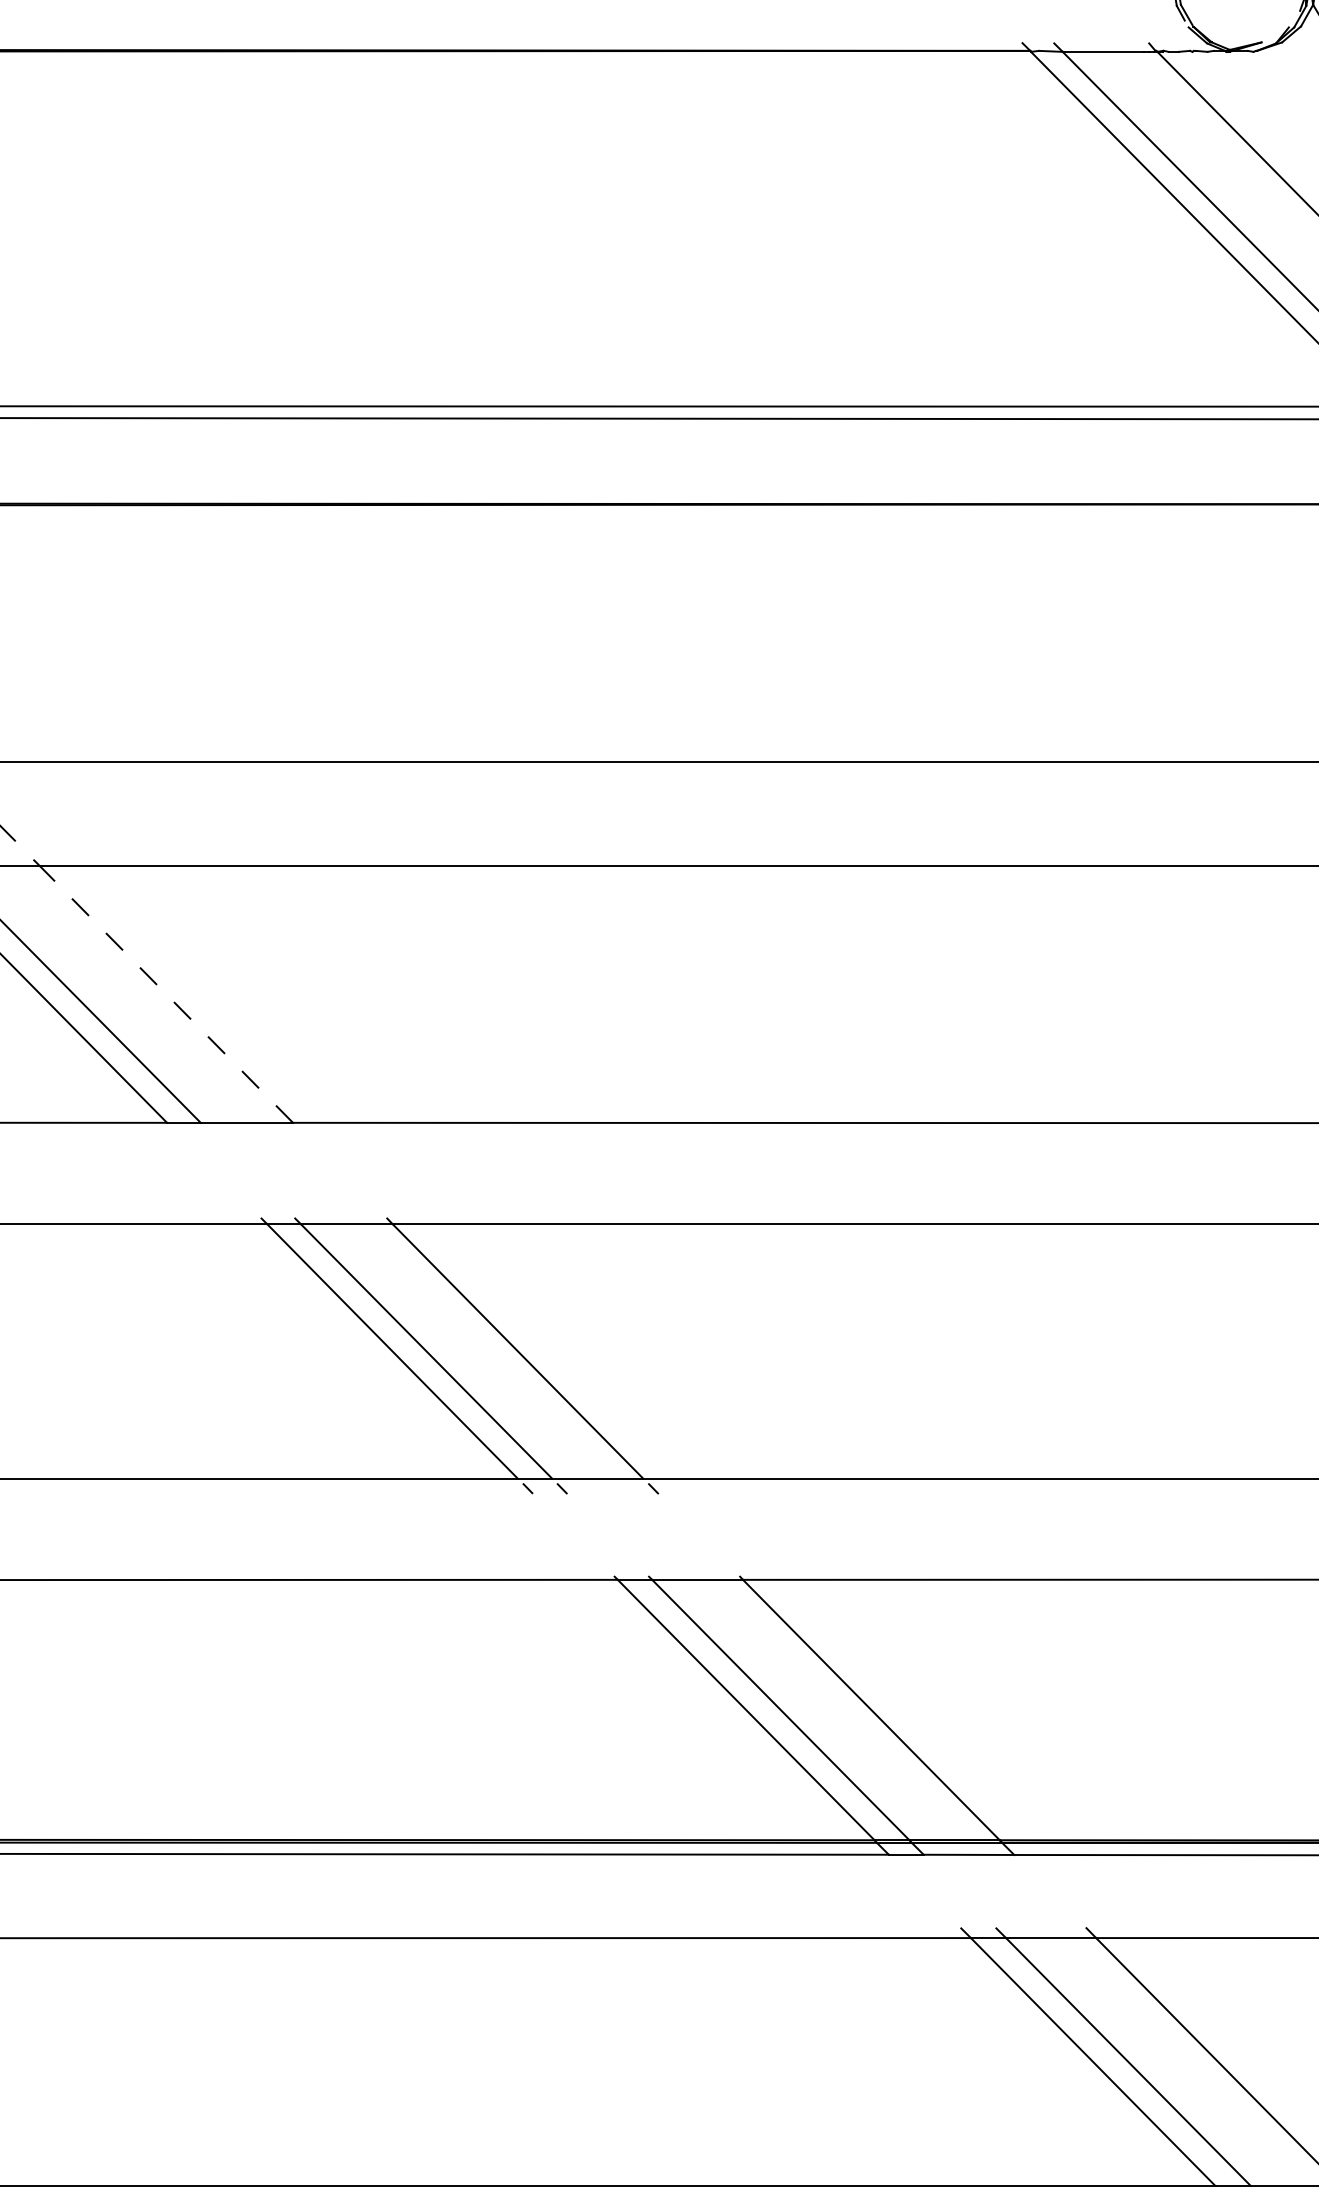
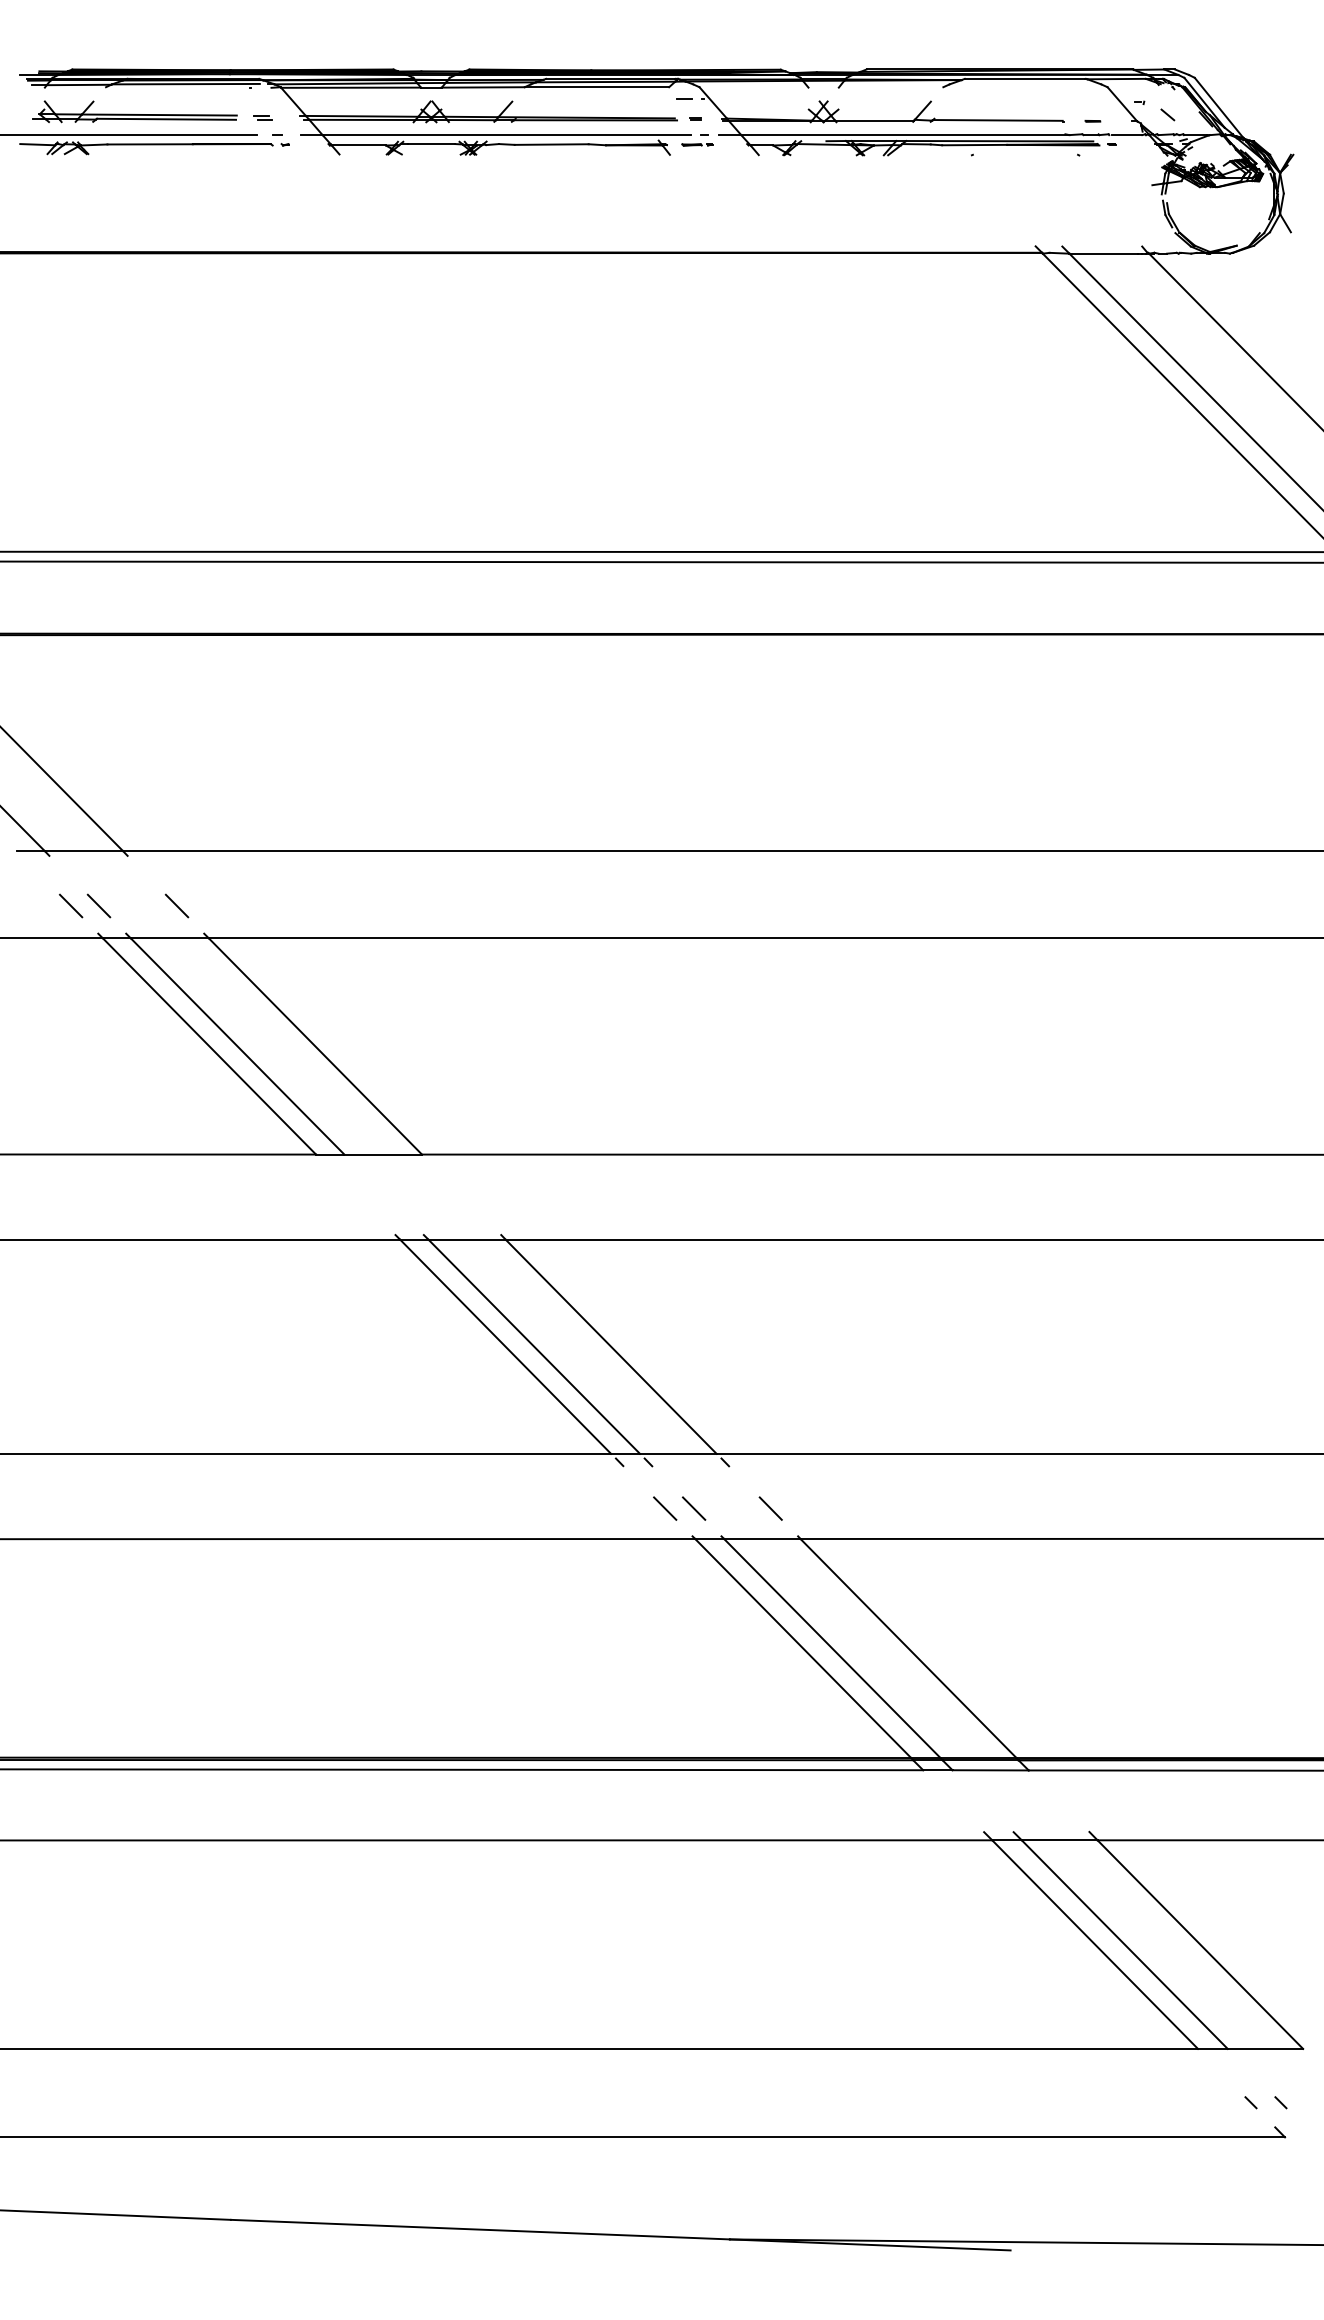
line: (166, 994) -> (315, 1046), dashed -> solid
line: (582, 1543) -> (665, 1508), added
line: (616, 1543) -> (694, 1508), added
line: (707, 1543) -> (770, 1508), added

